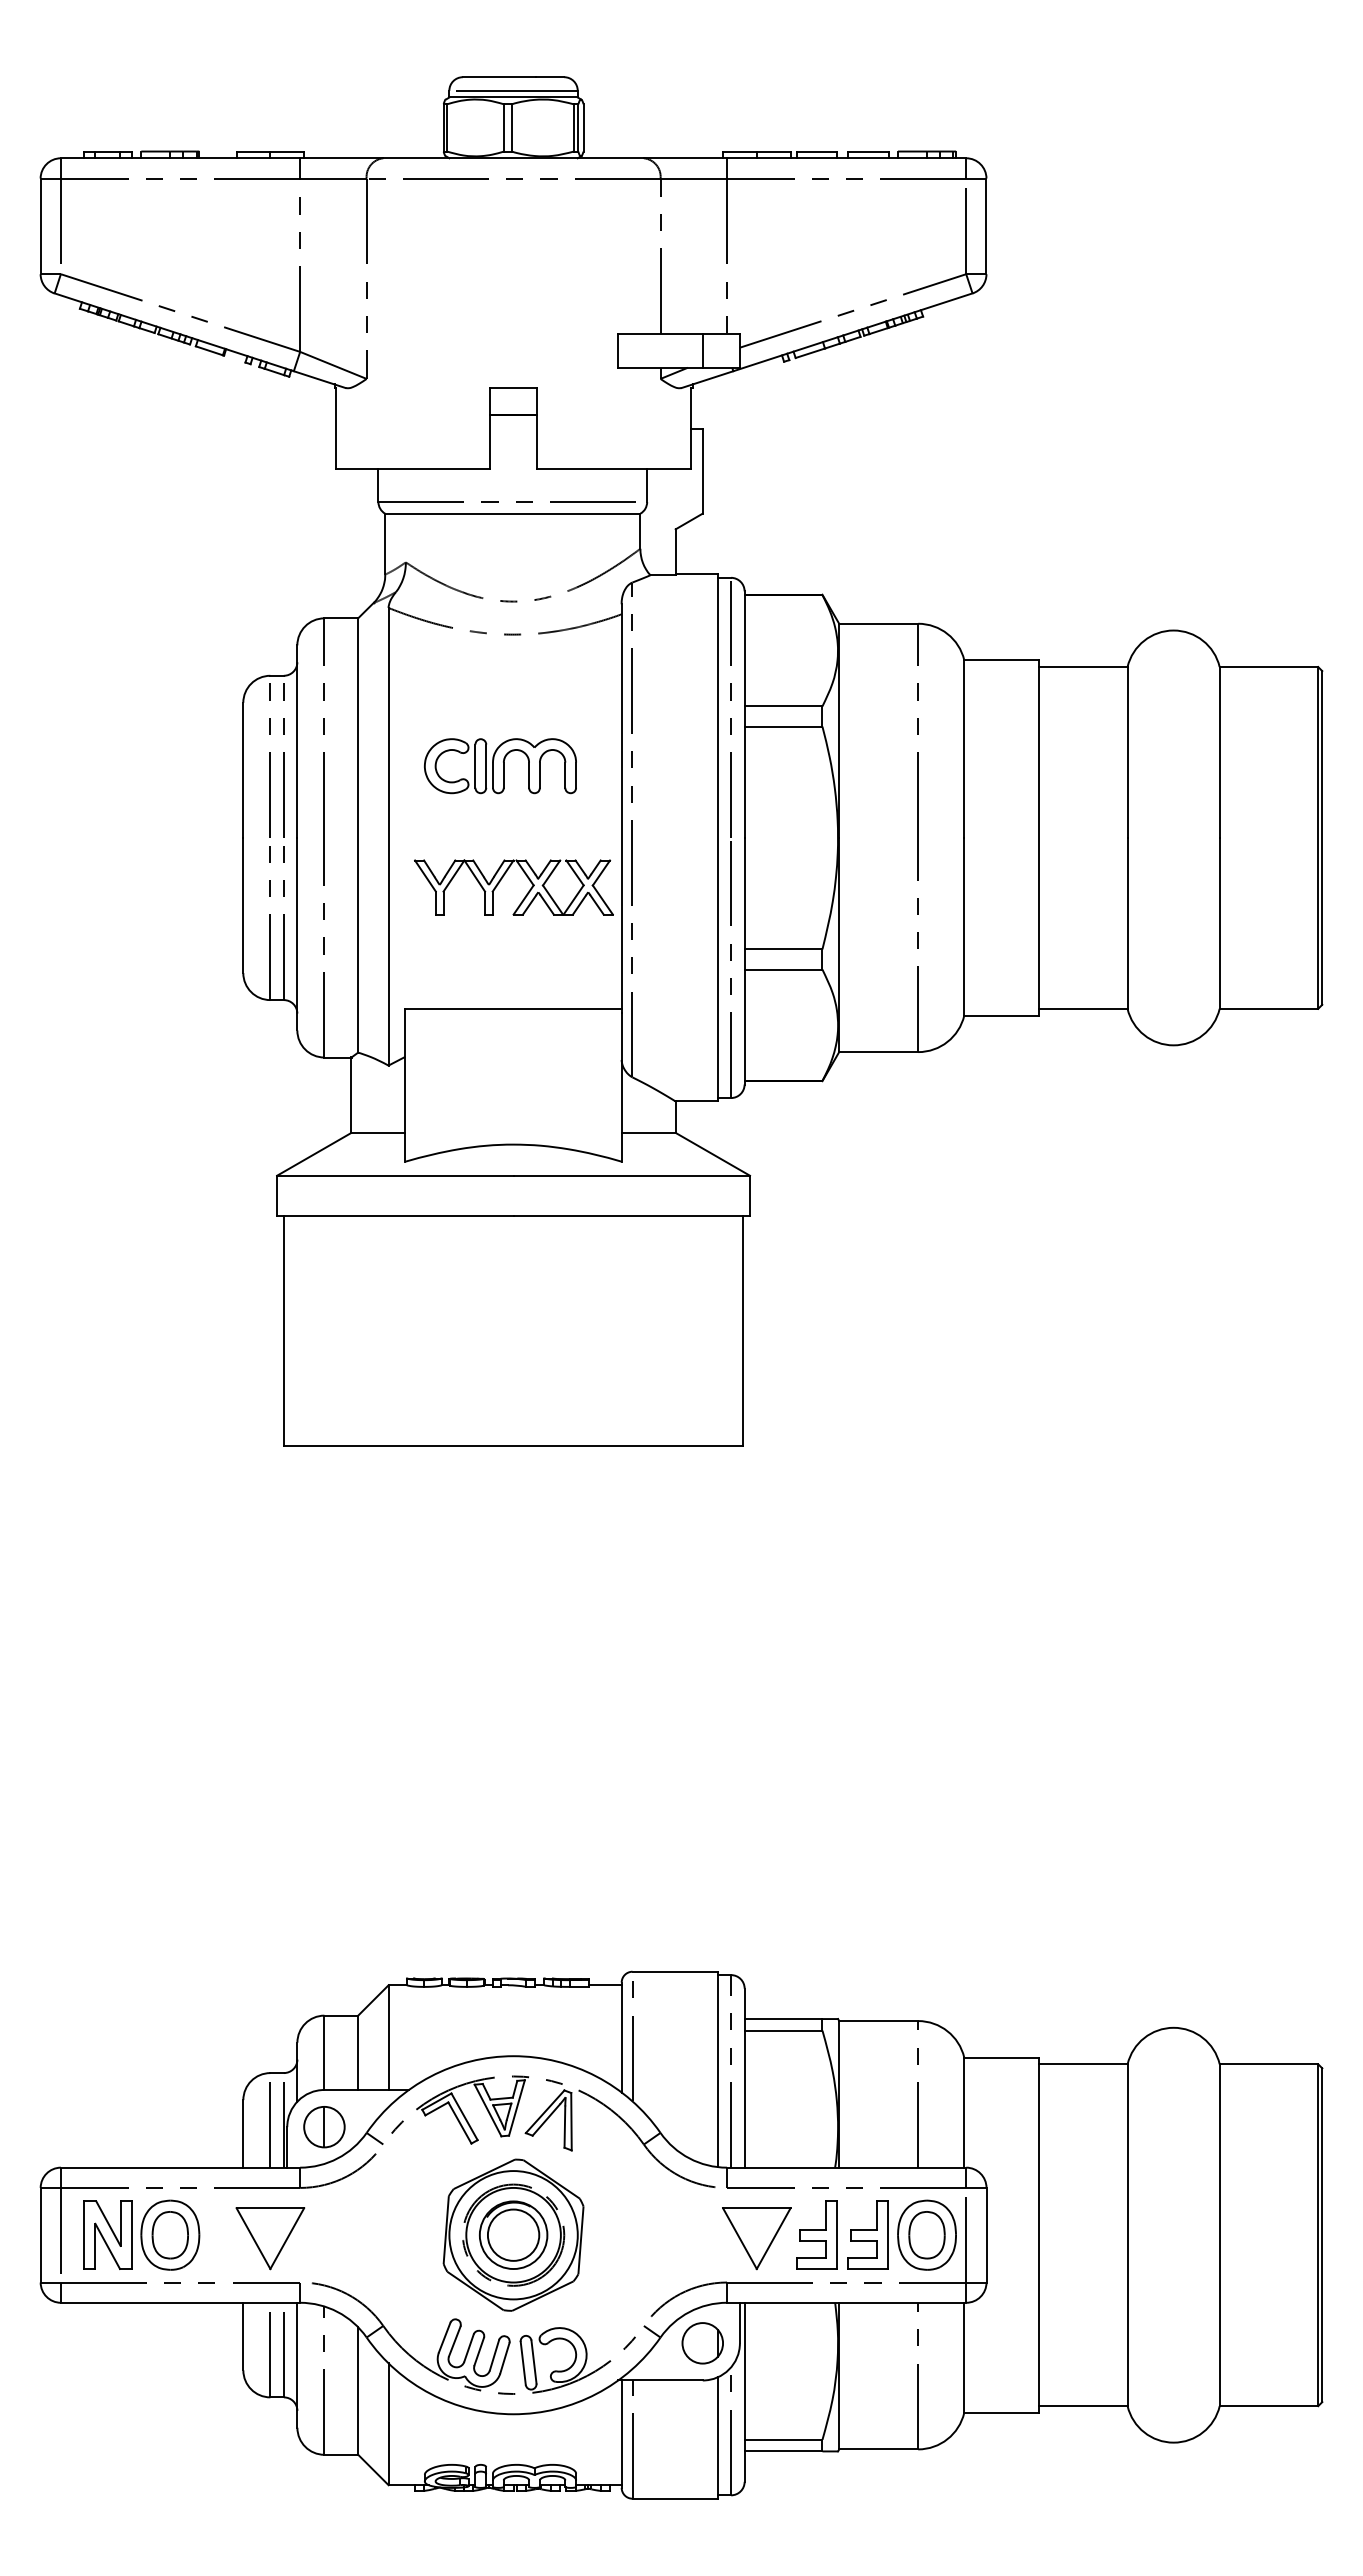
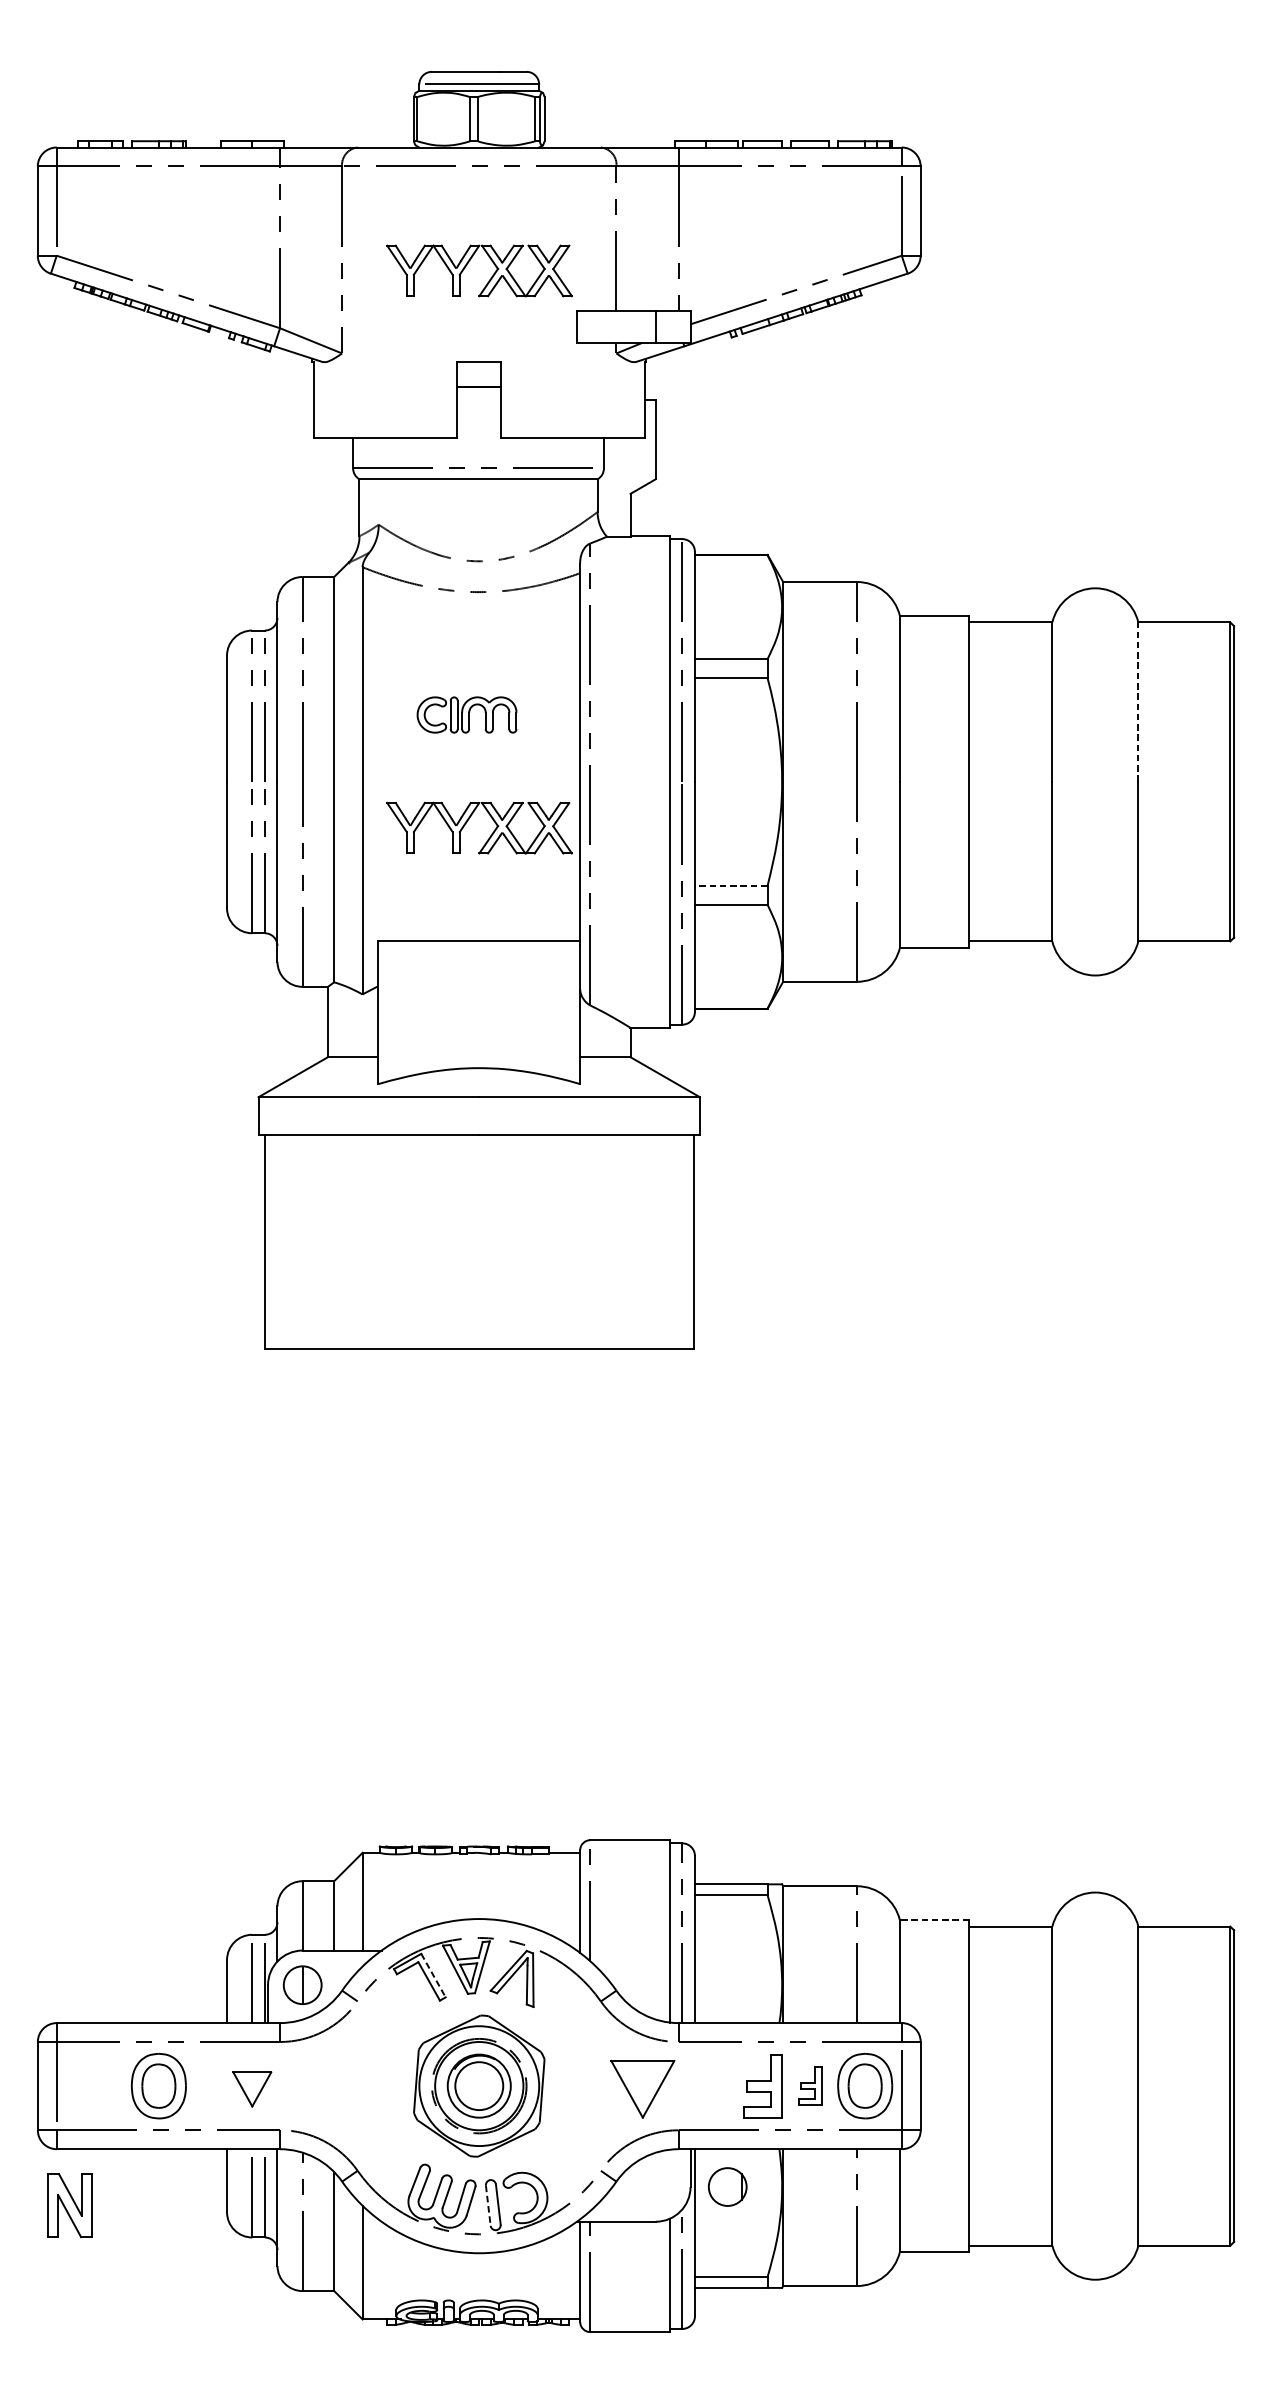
part: (501, 283) -> (467, 264), added
line: (1219, 751) -> (1138, 701), solid -> dashed
part: (500, 766) -> (467, 715), size x0.7
line: (783, 949) -> (731, 886), solid -> dashed
line: (1000, 2057) -> (933, 1920), solid -> dashed
line: (464, 2116) -> (433, 1975), solid -> dashed
part: (107, 2234) -> (69, 2204), moved
part: (867, 2234) -> (809, 2085), size x0.6
part: (270, 2238) -> (252, 2089), size x0.6
part: (756, 2238) -> (642, 2089), moved
part: (702, 2343) -> (727, 2187), moved
line: (523, 2363) -> (488, 2205), solid -> dashed

